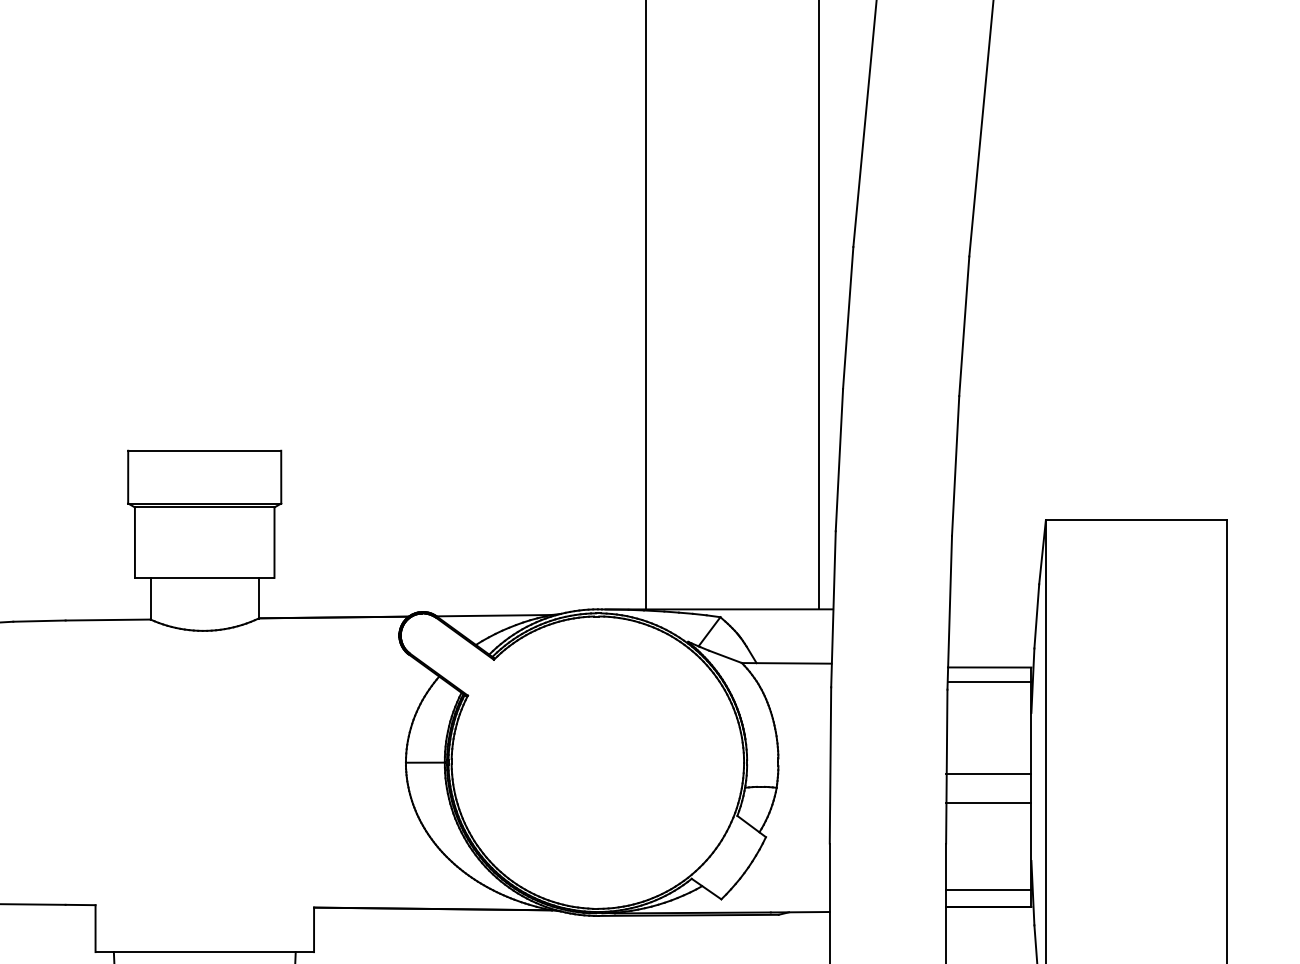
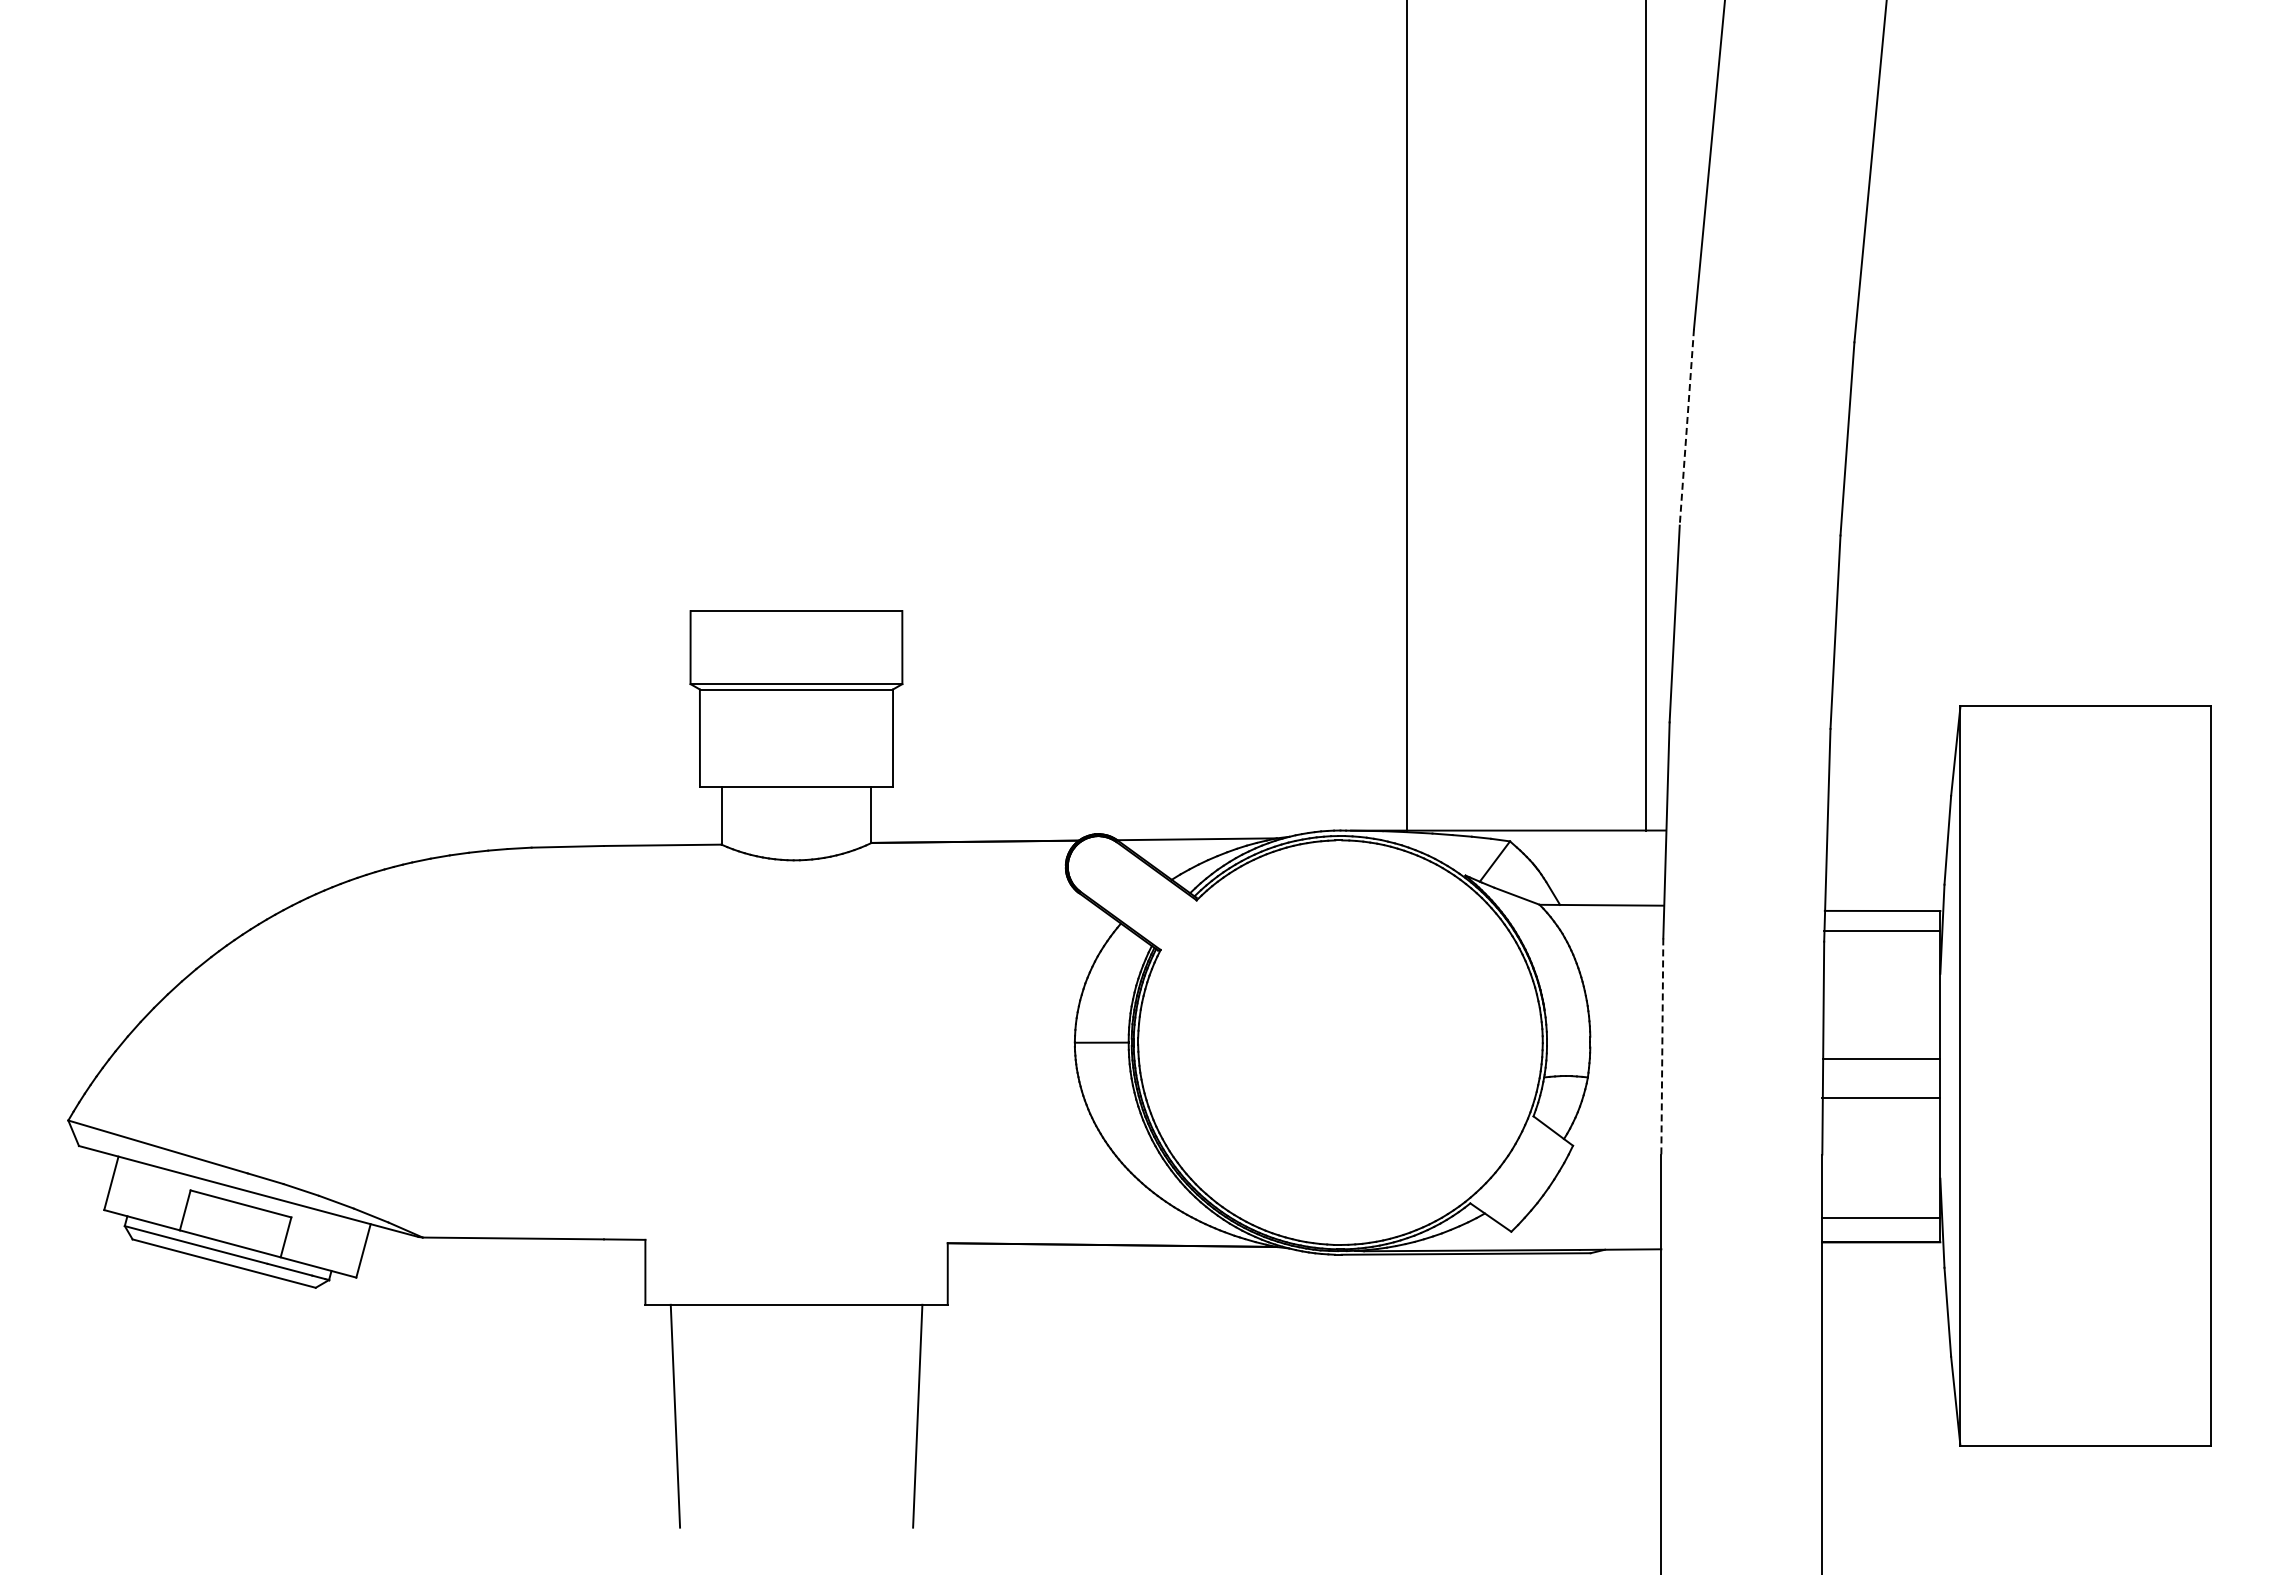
line: (847, 318) -> (1686, 427), solid -> dashed
line: (830, 765) -> (1662, 1046), solid -> dashed

